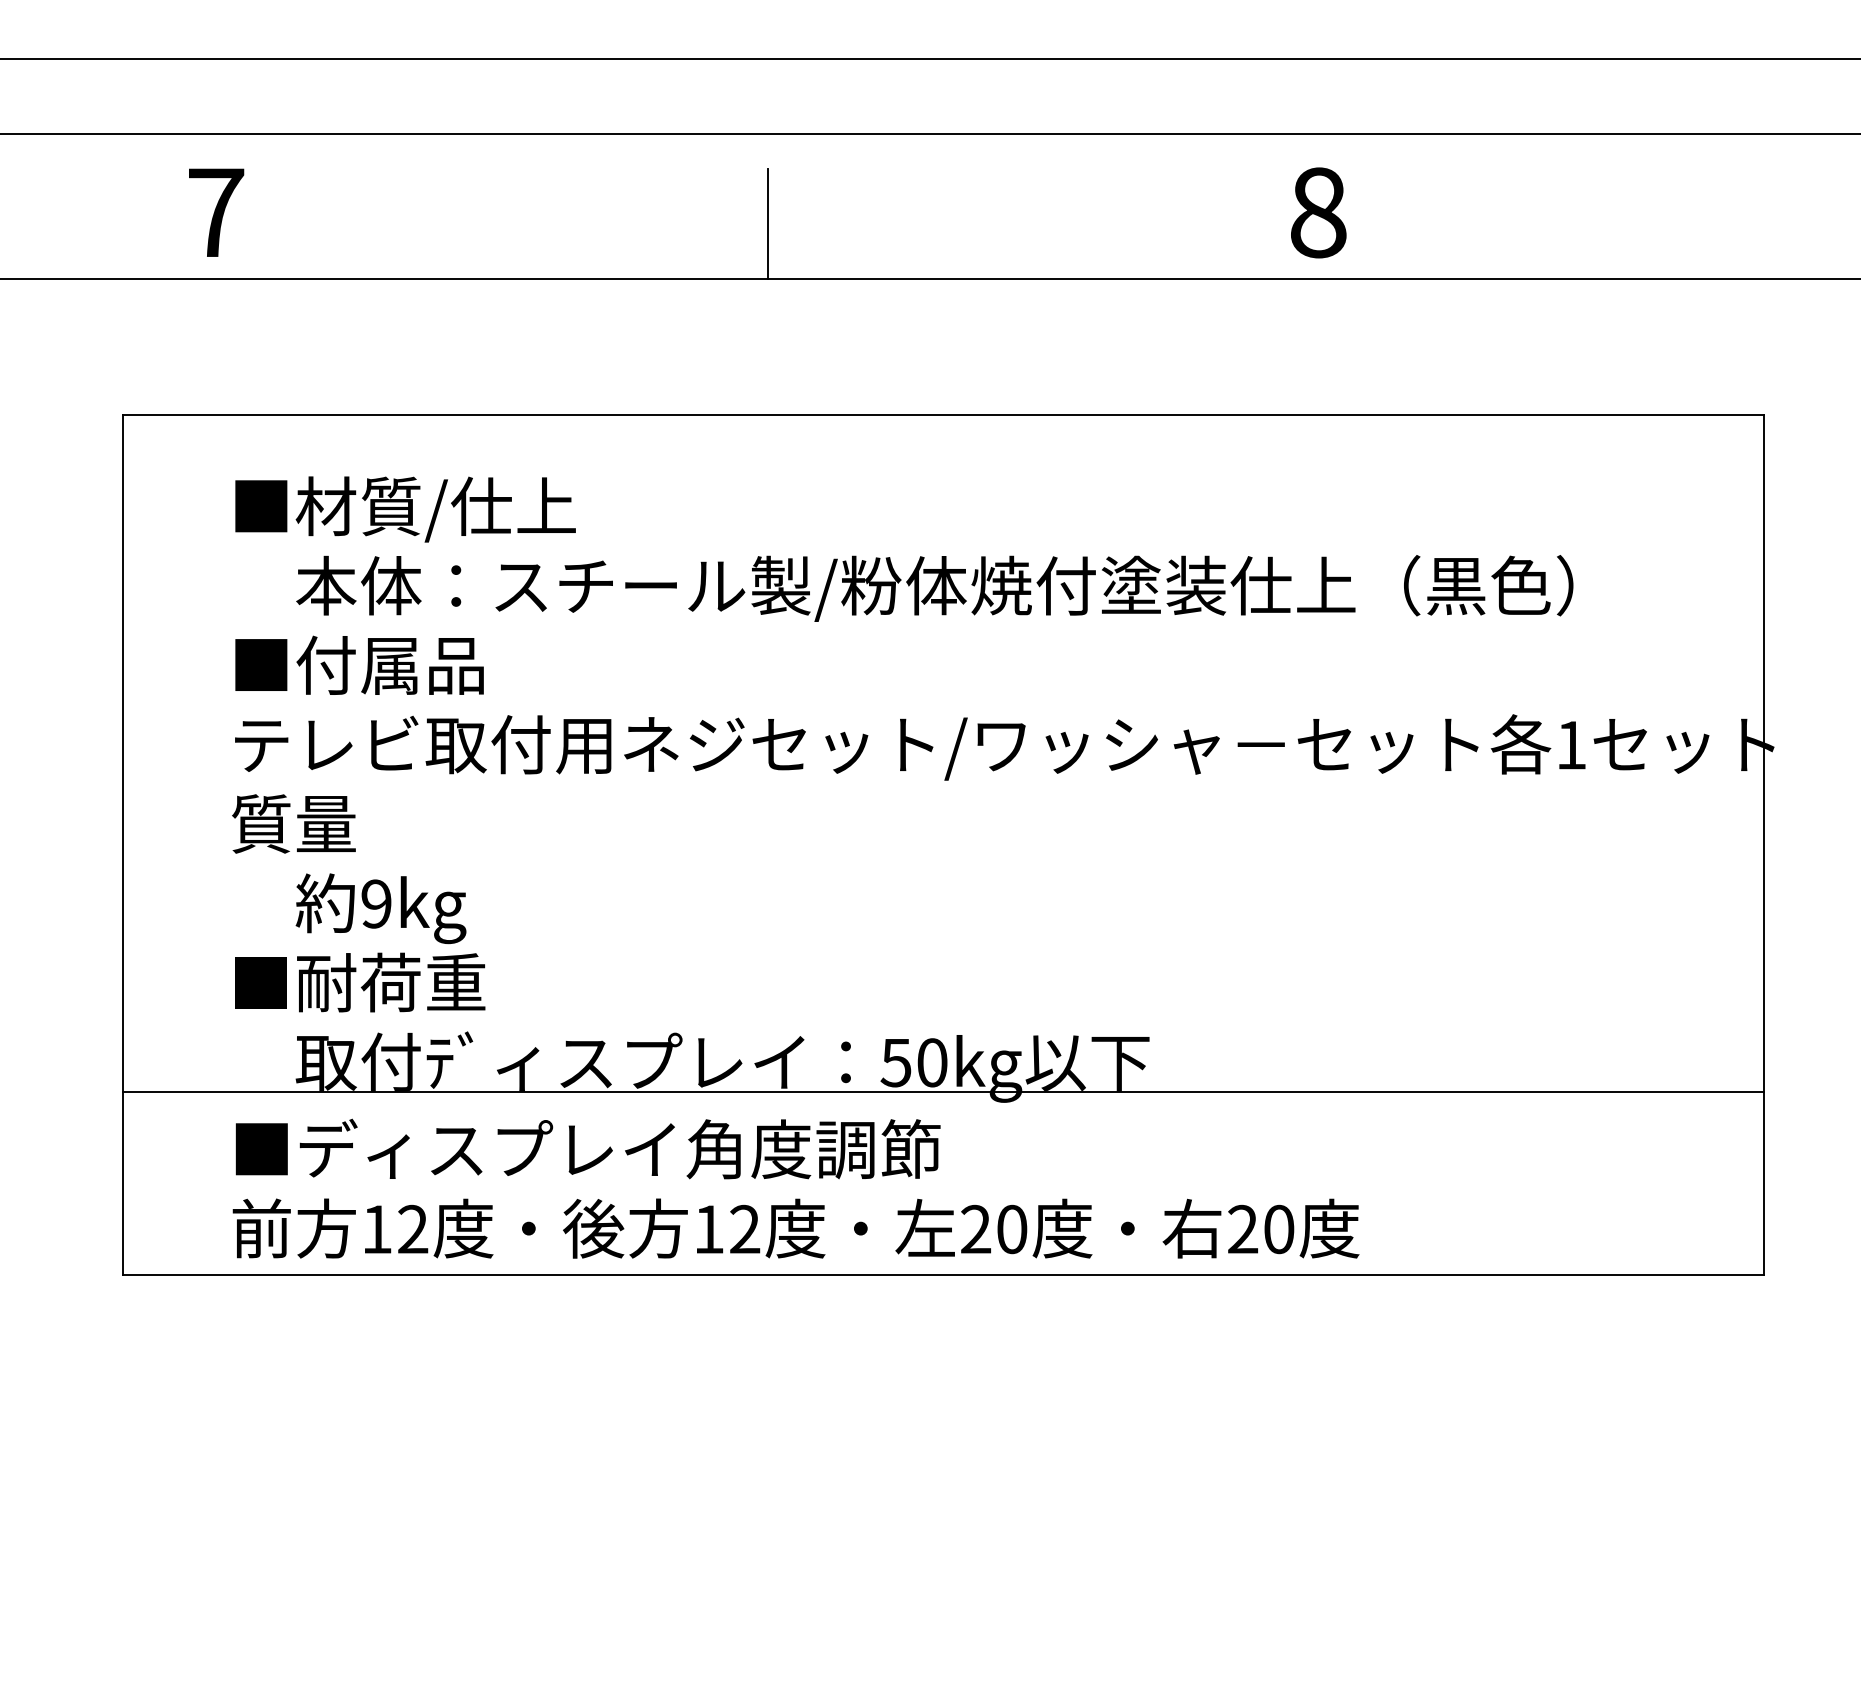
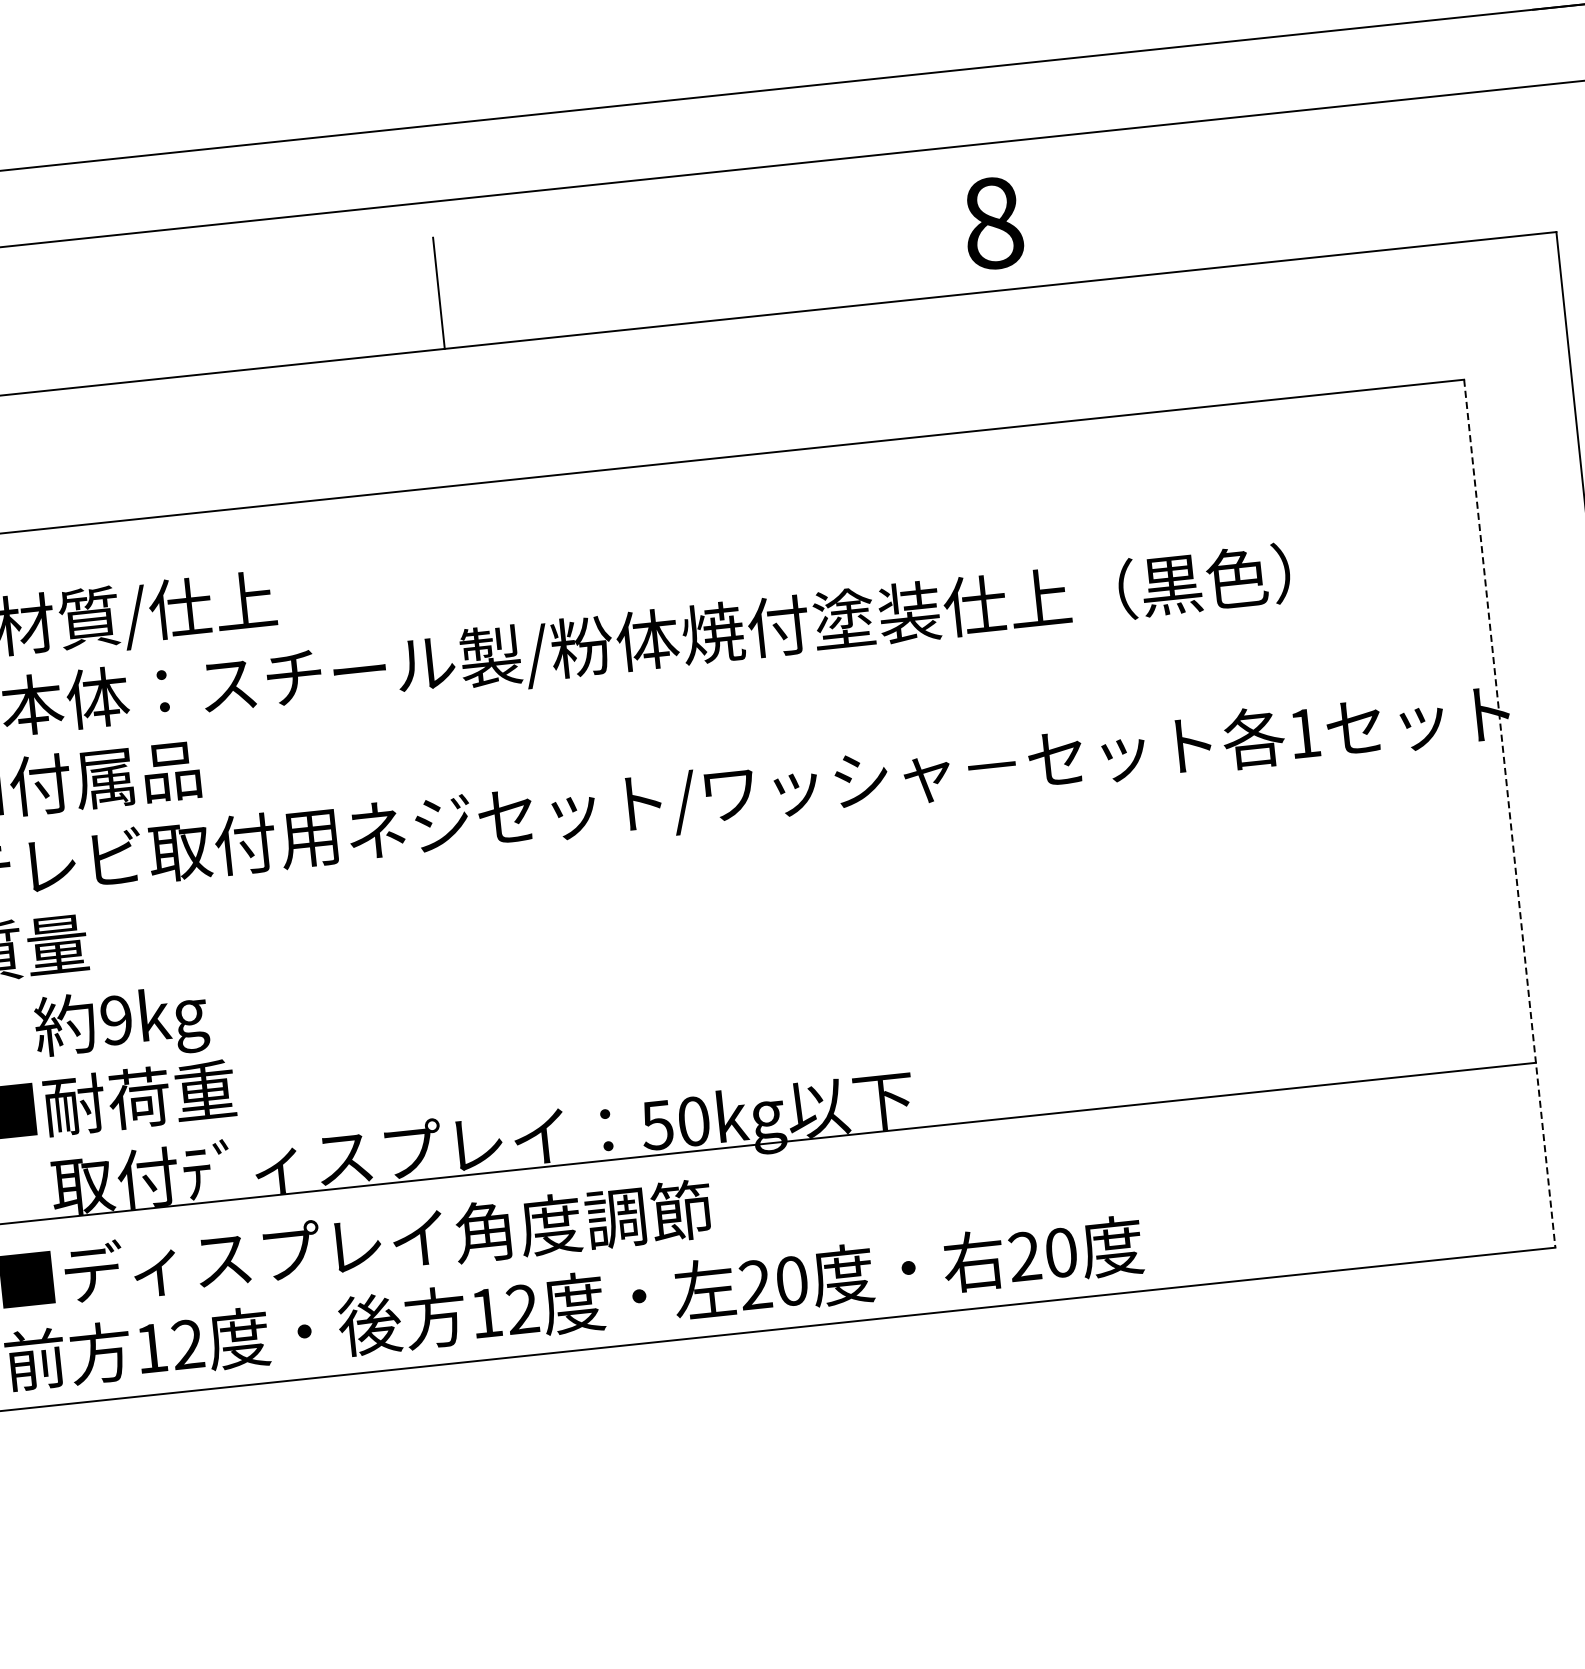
line: (1764, 845) -> (1510, 814), solid -> dashed

